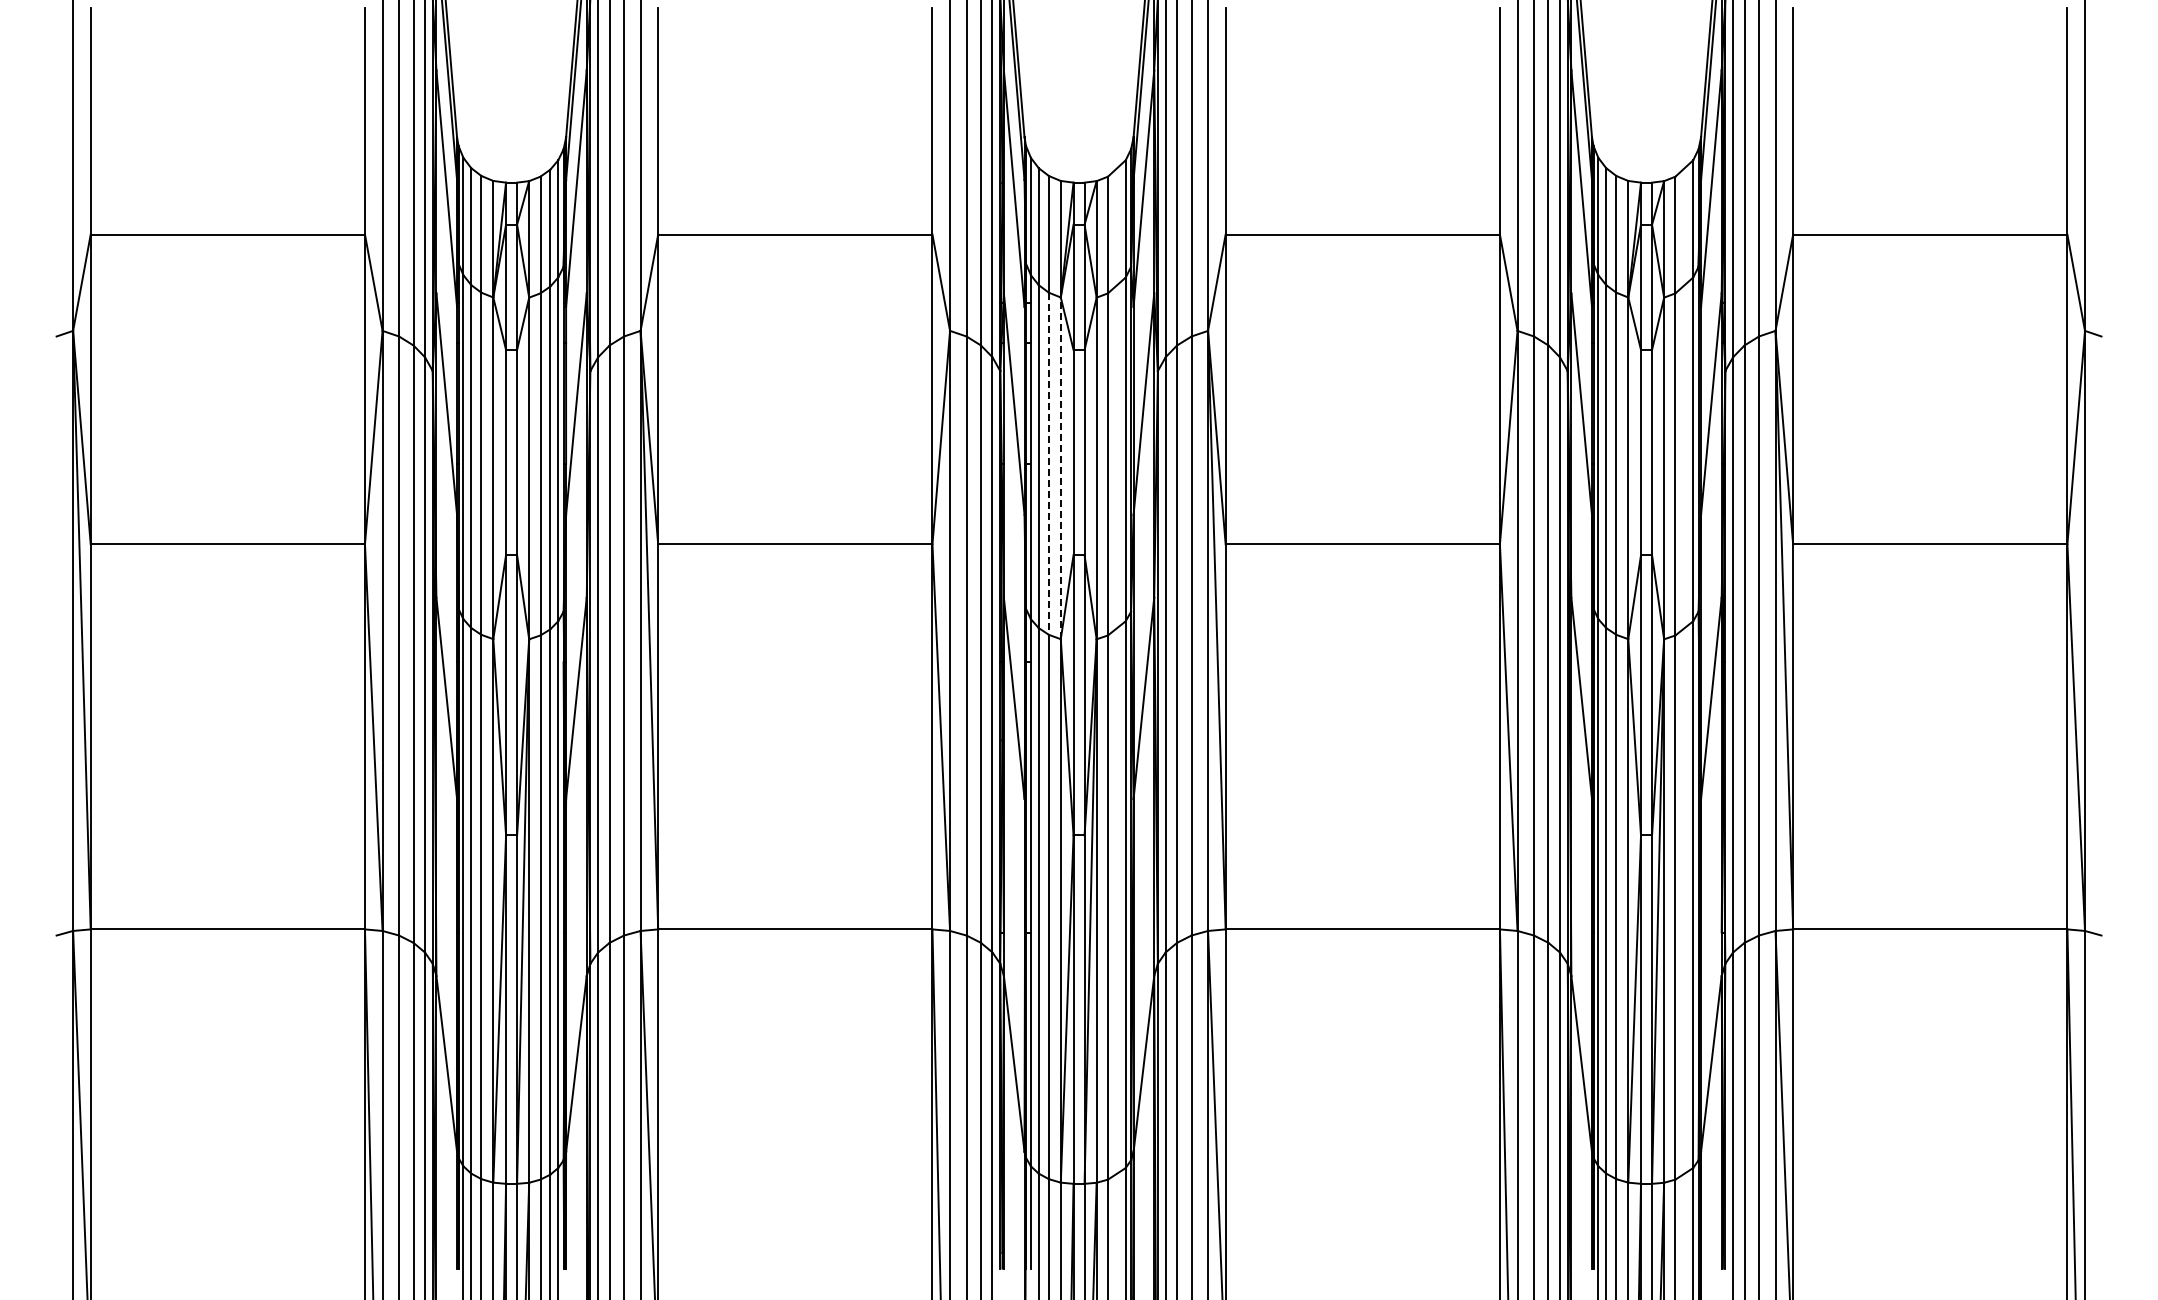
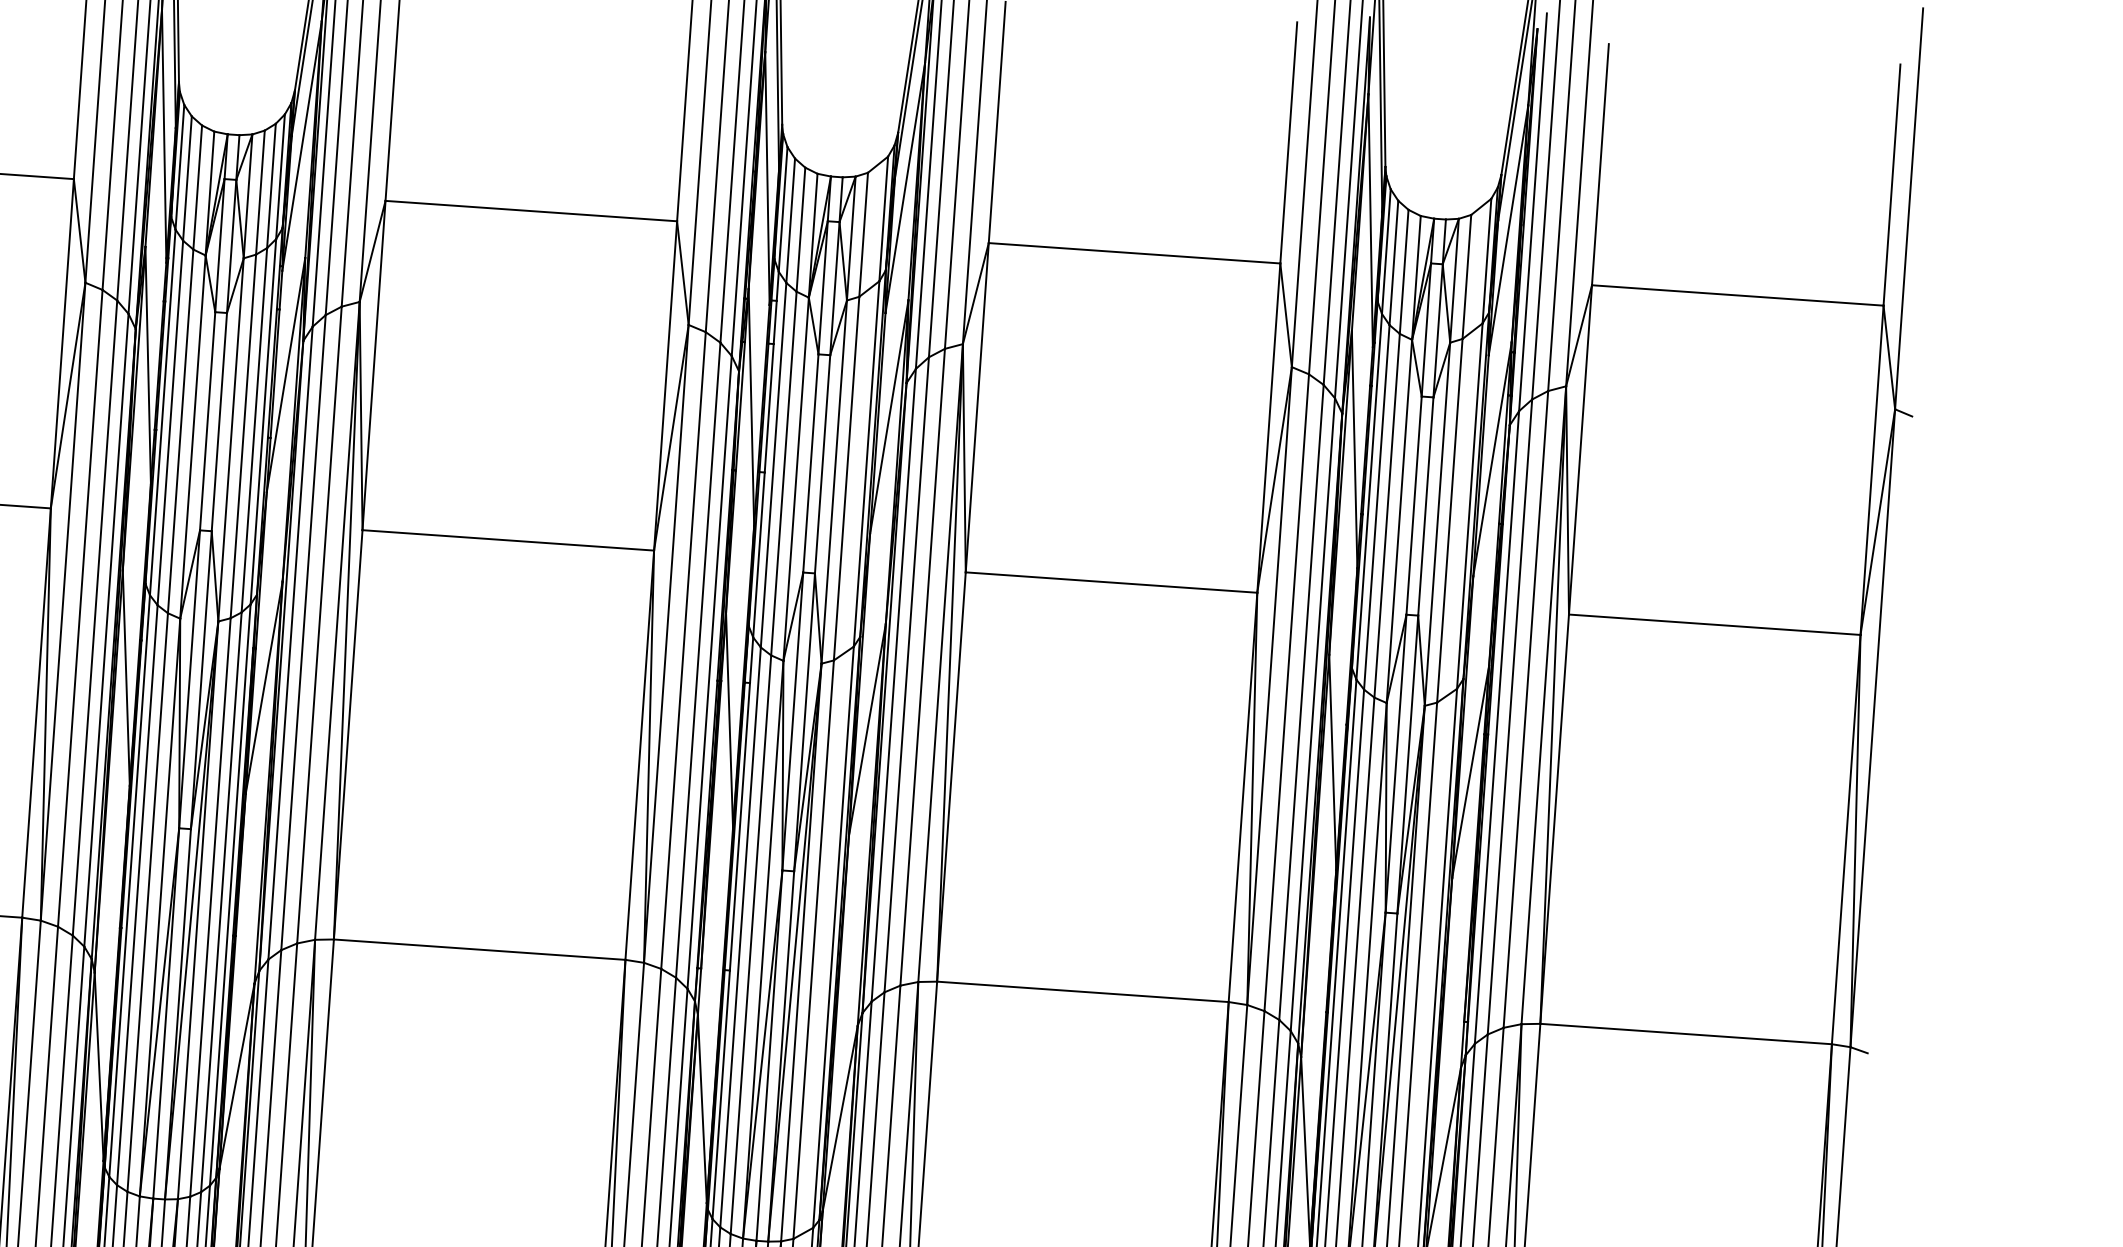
line: (1048, 464) -> (783, 474), dashed -> solid
line: (1060, 468) -> (795, 479), dashed -> solid

